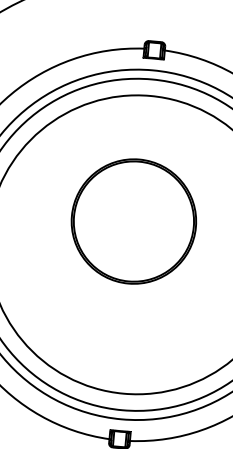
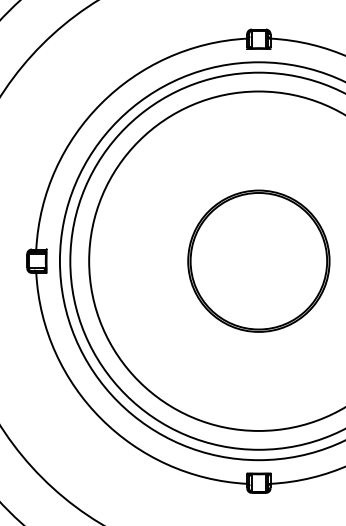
part: (133, 220) -> (258, 260), moved

